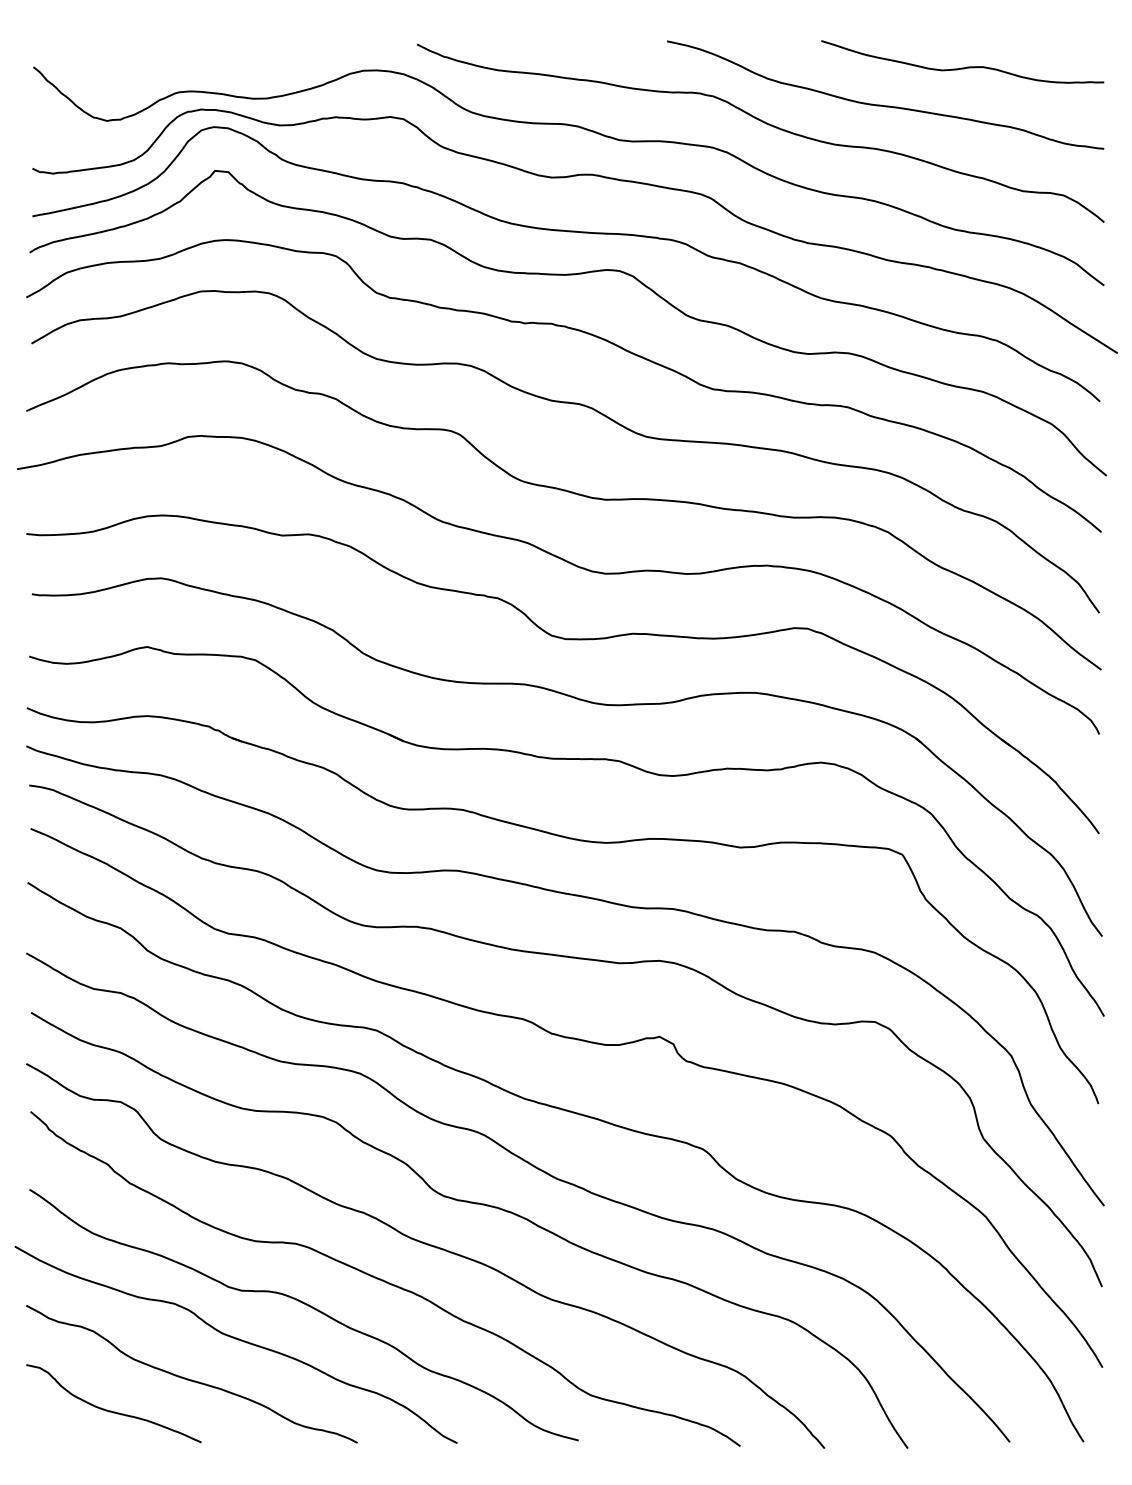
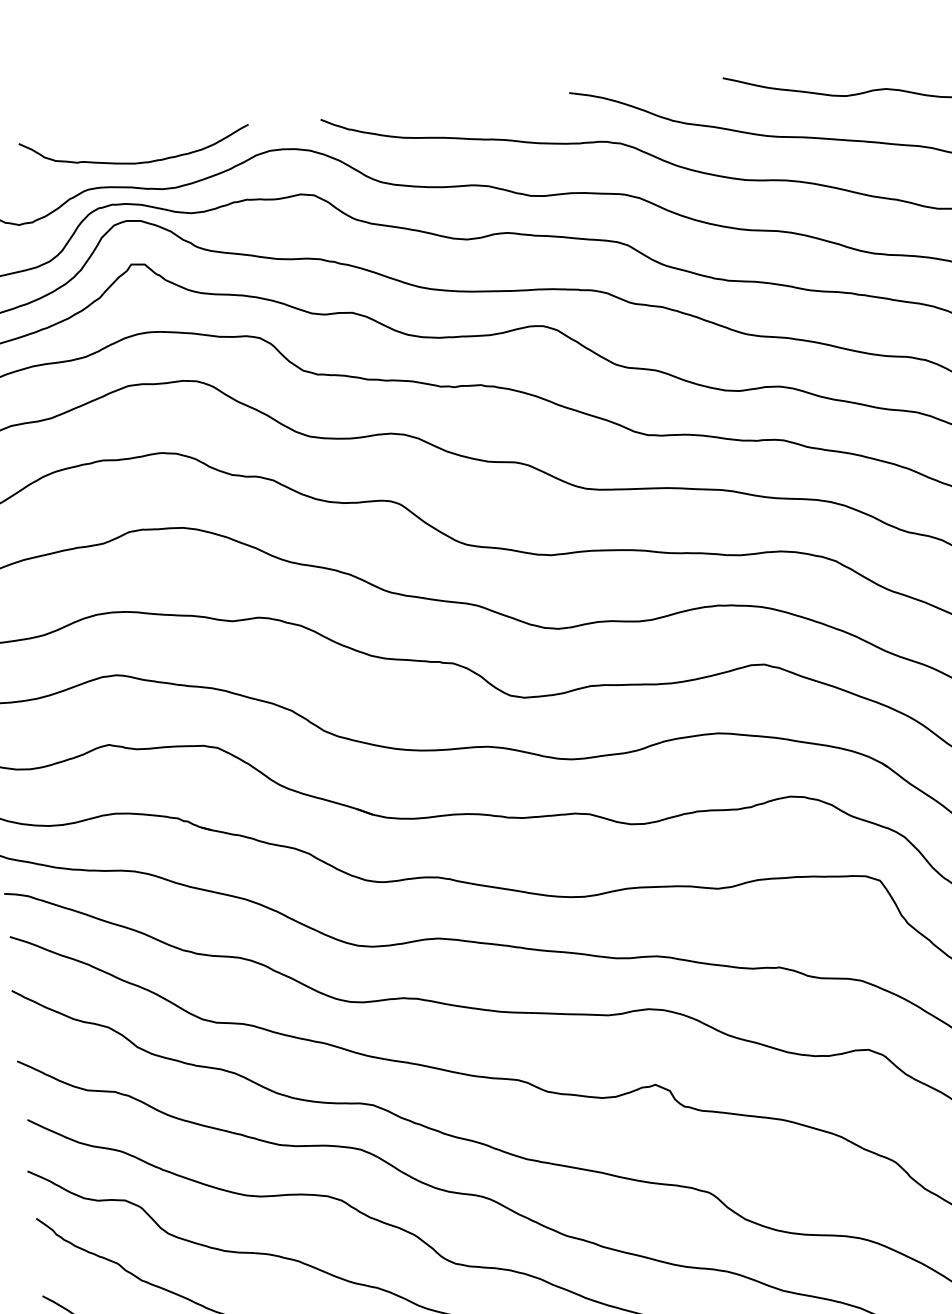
curve: (229, 69) -> (136, 162), added

